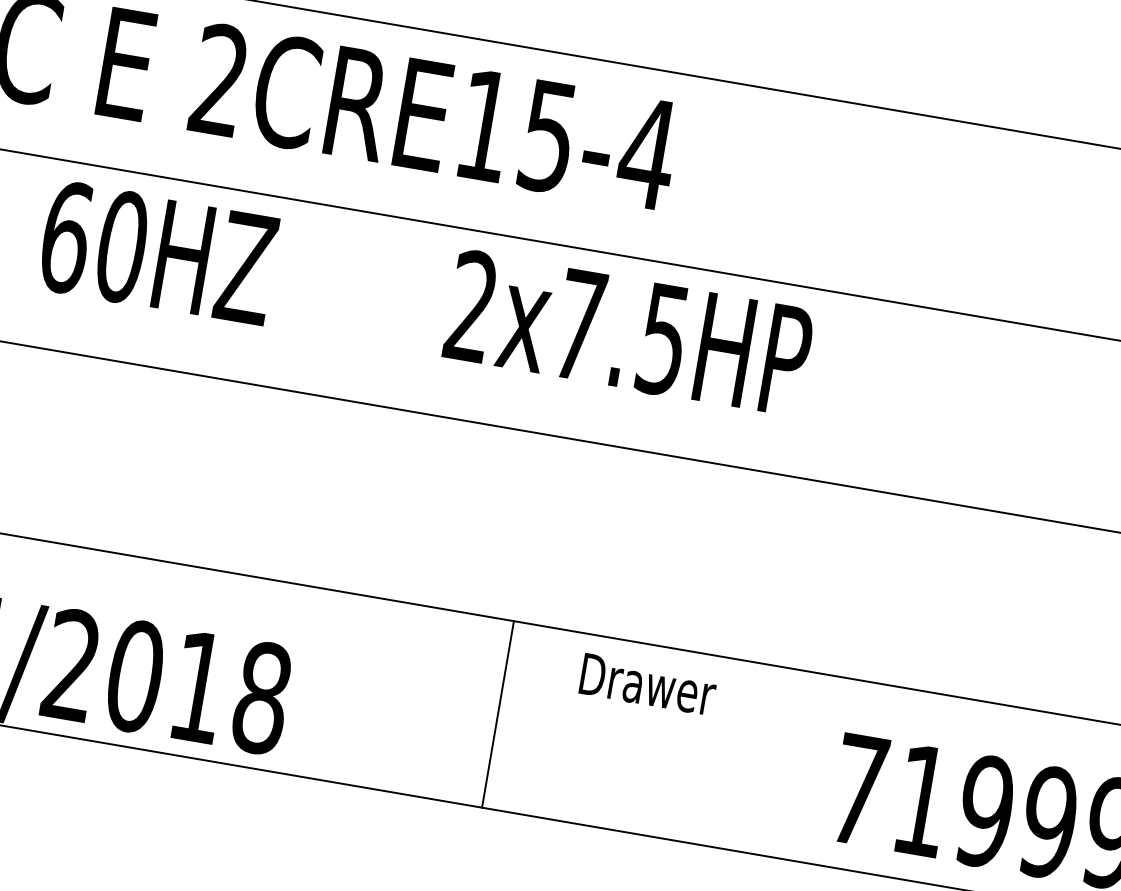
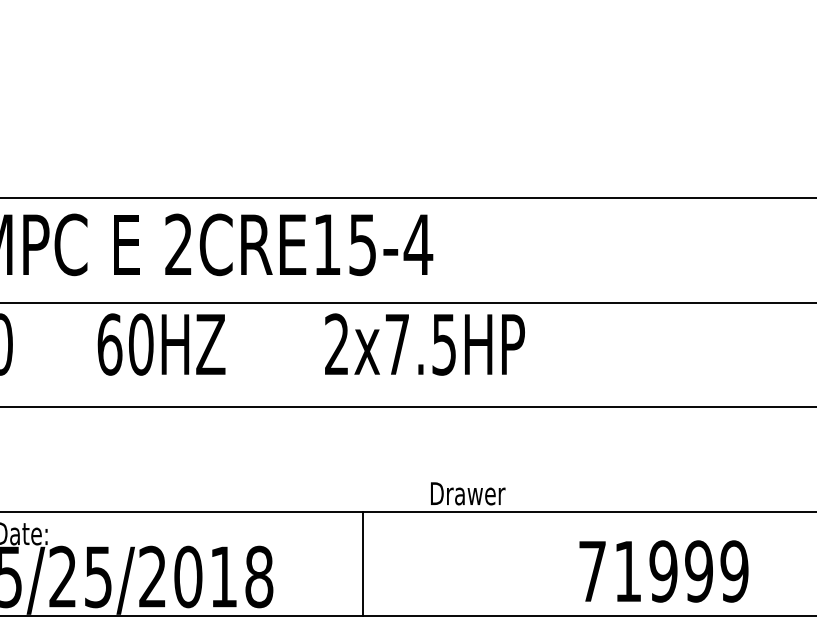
text: (648, 684) -> (468, 493), moved
line: (498, 713) -> (363, 563), moved

